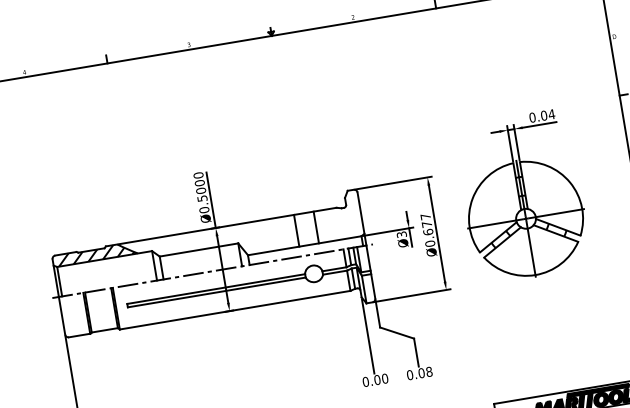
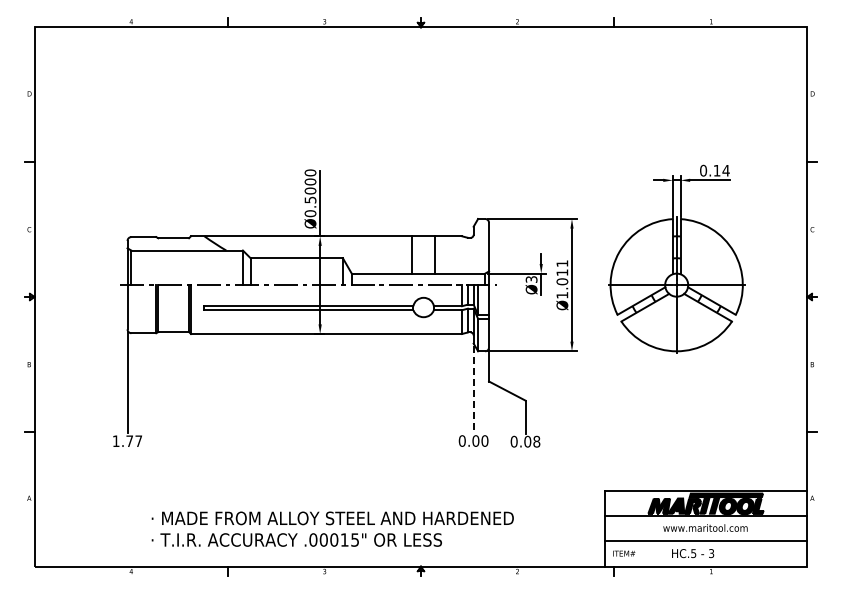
text: (543, 115) -> (716, 170), 0.04 -> 0.14
text: (428, 230) -> (562, 279), Ø0.677 -> Ø1.011
hatch: (95, 254) -> (177, 243), removed
line: (368, 336) -> (473, 389), solid -> dashed

